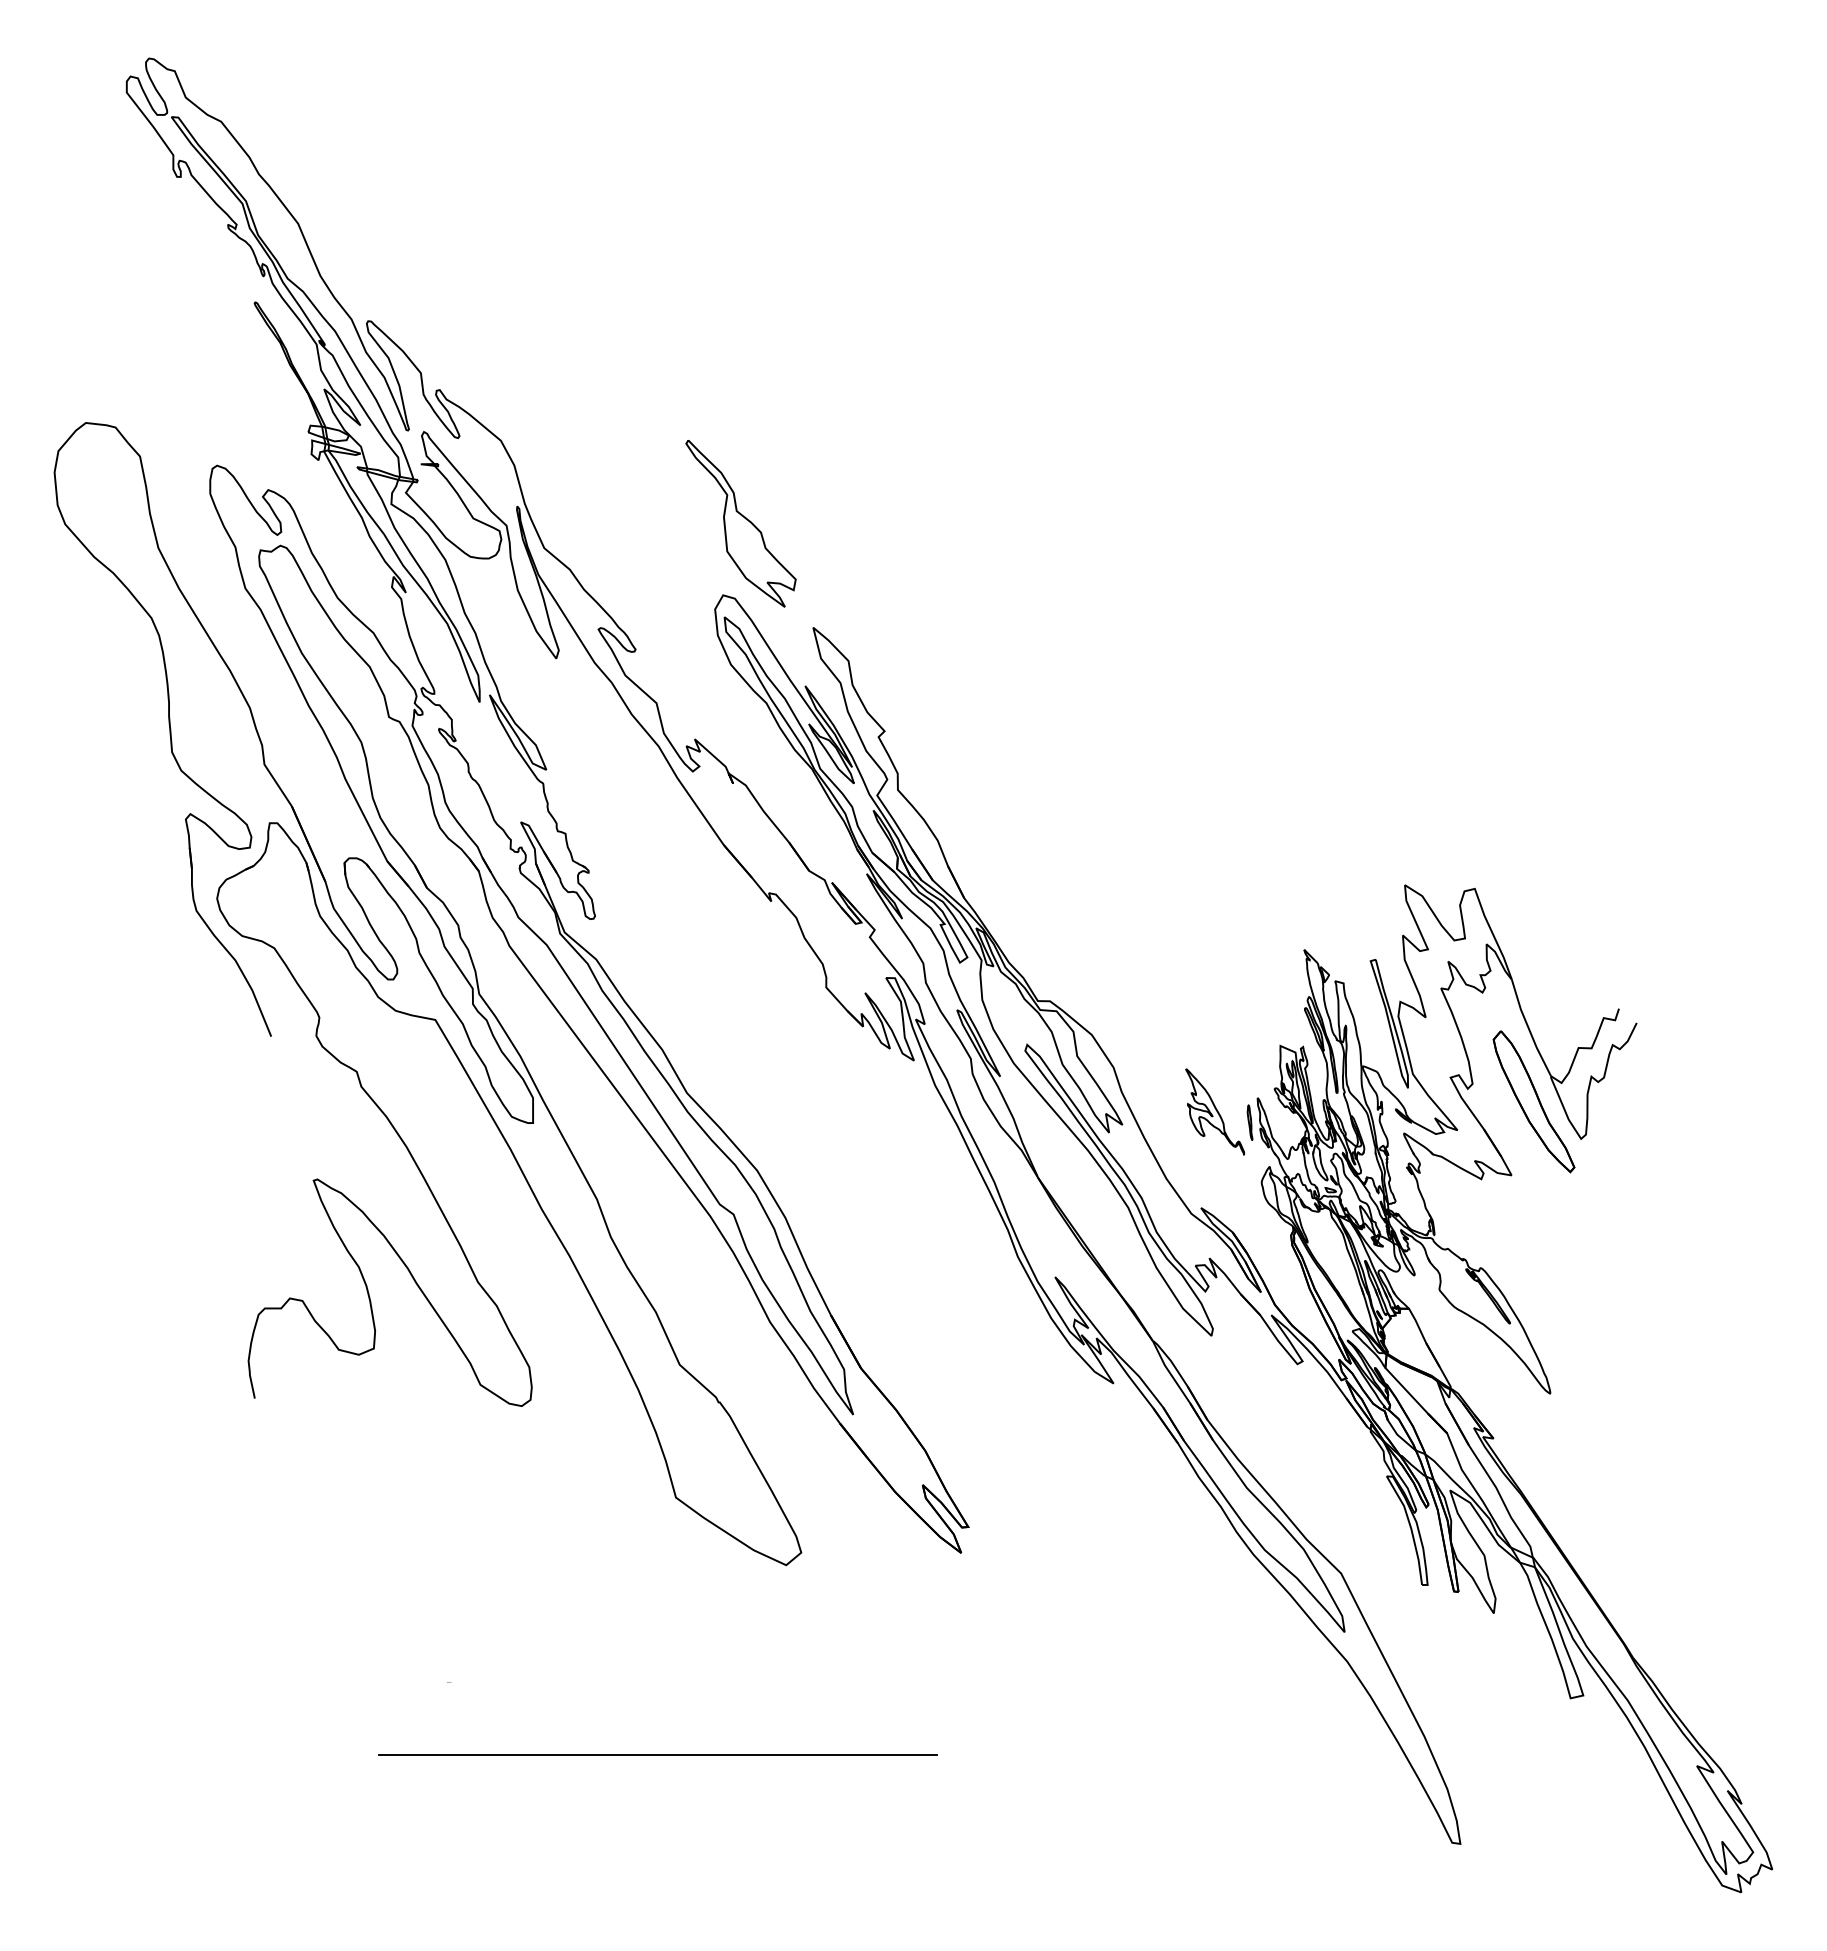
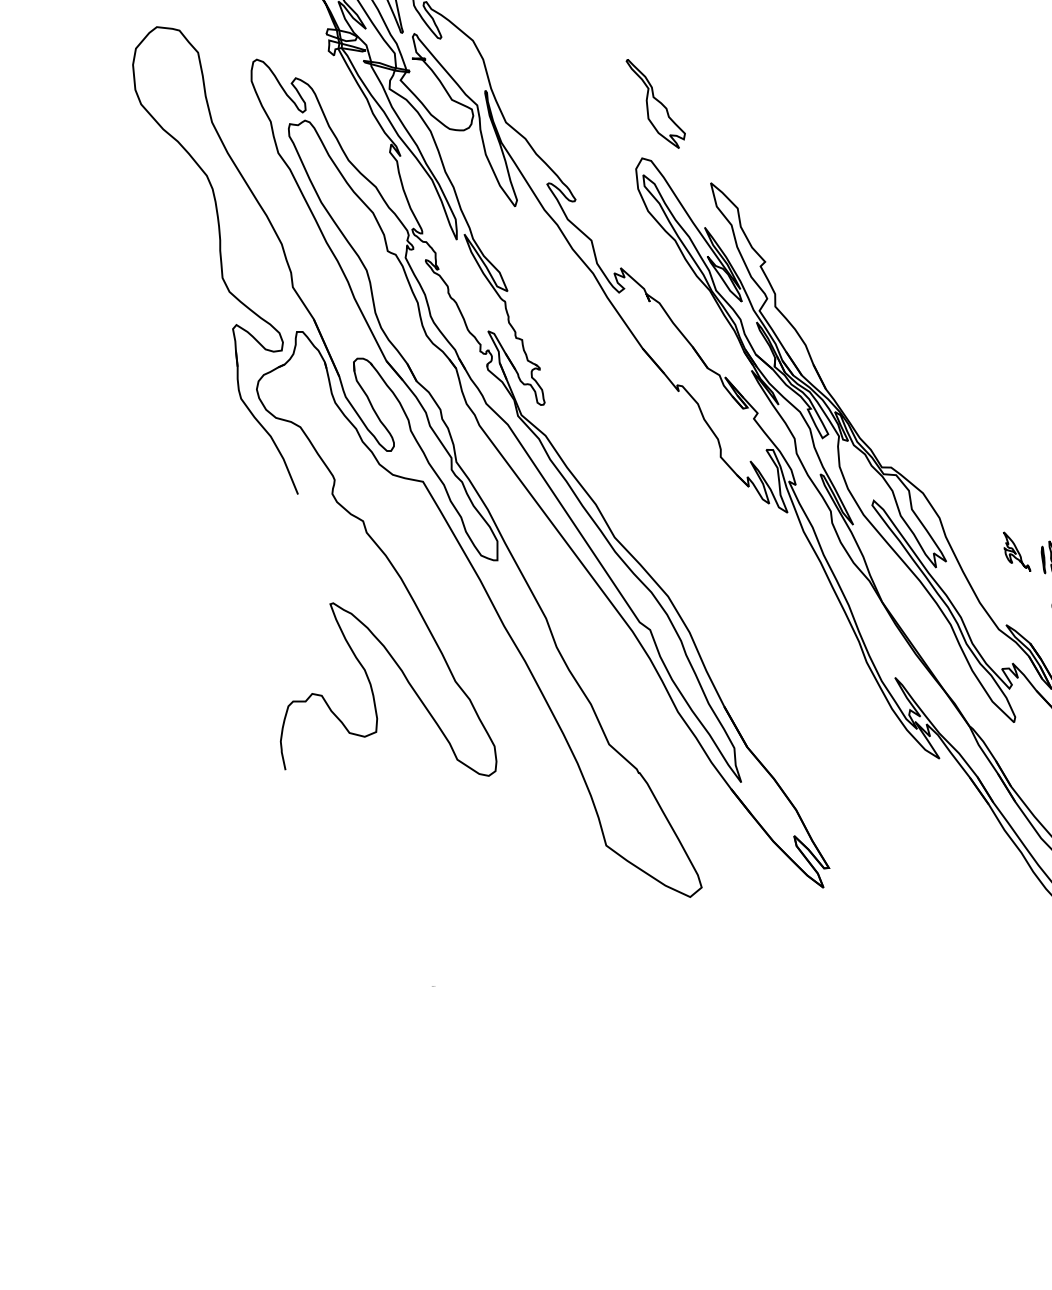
part: (740, 523) -> (655, 103), size x0.7
part: (1215, 1111) -> (1017, 551), size x0.6
line: (657, 1754) -> (592, 1041), removed

